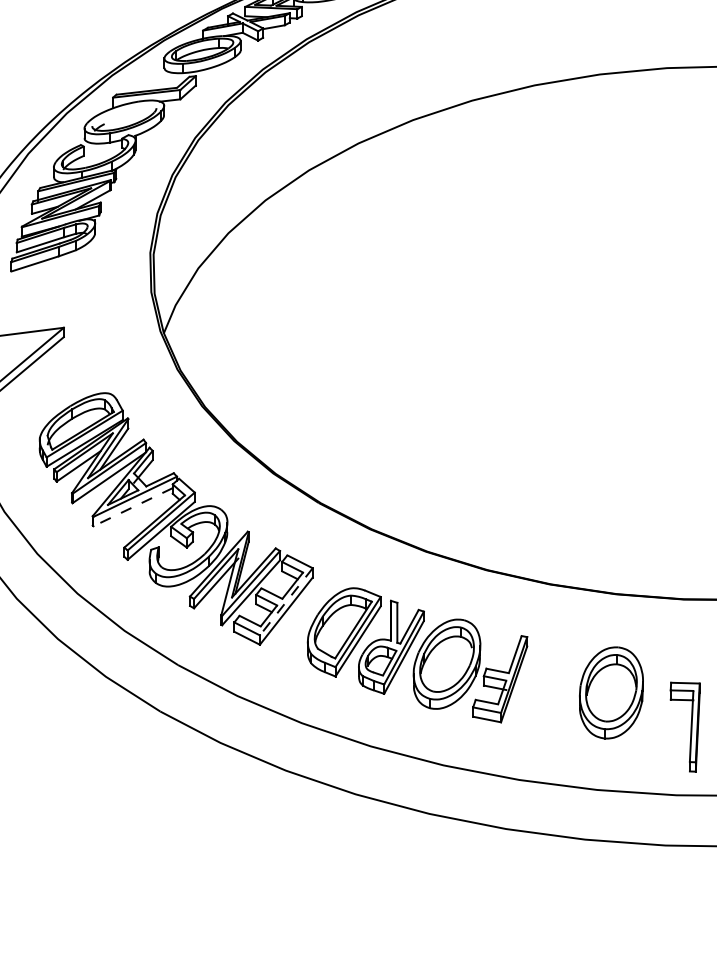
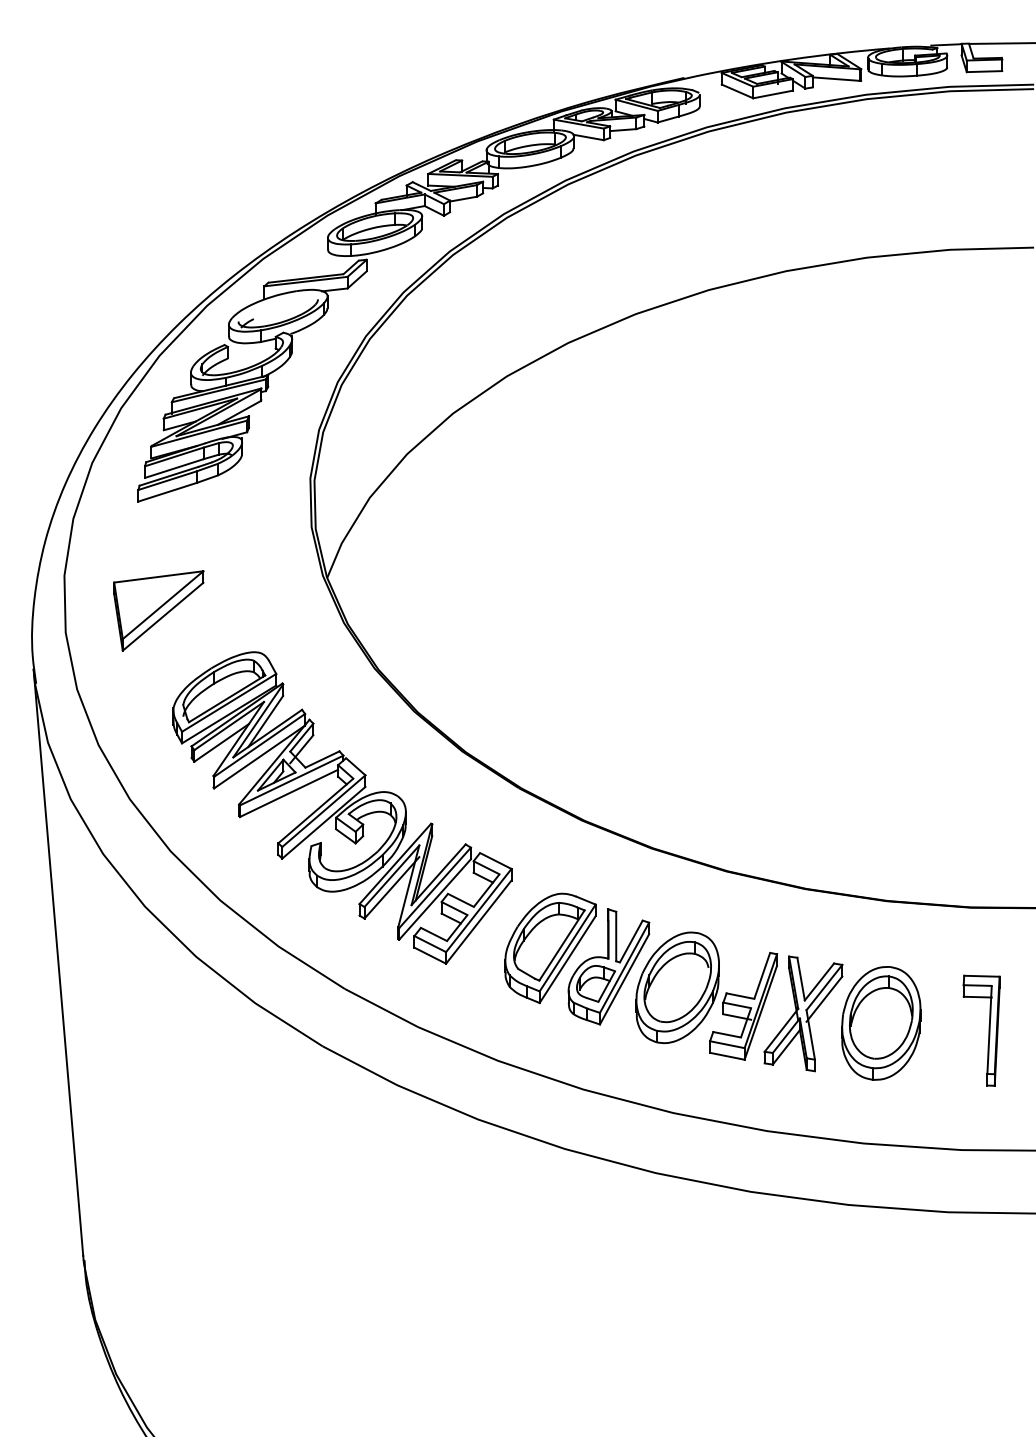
line: (132, 507) -> (288, 793), dashed -> solid
line: (286, 601) -> (478, 910), dashed -> solid
part: (548, 684) -> (803, 1013), added
part: (690, 726) -> (988, 1030), moved

